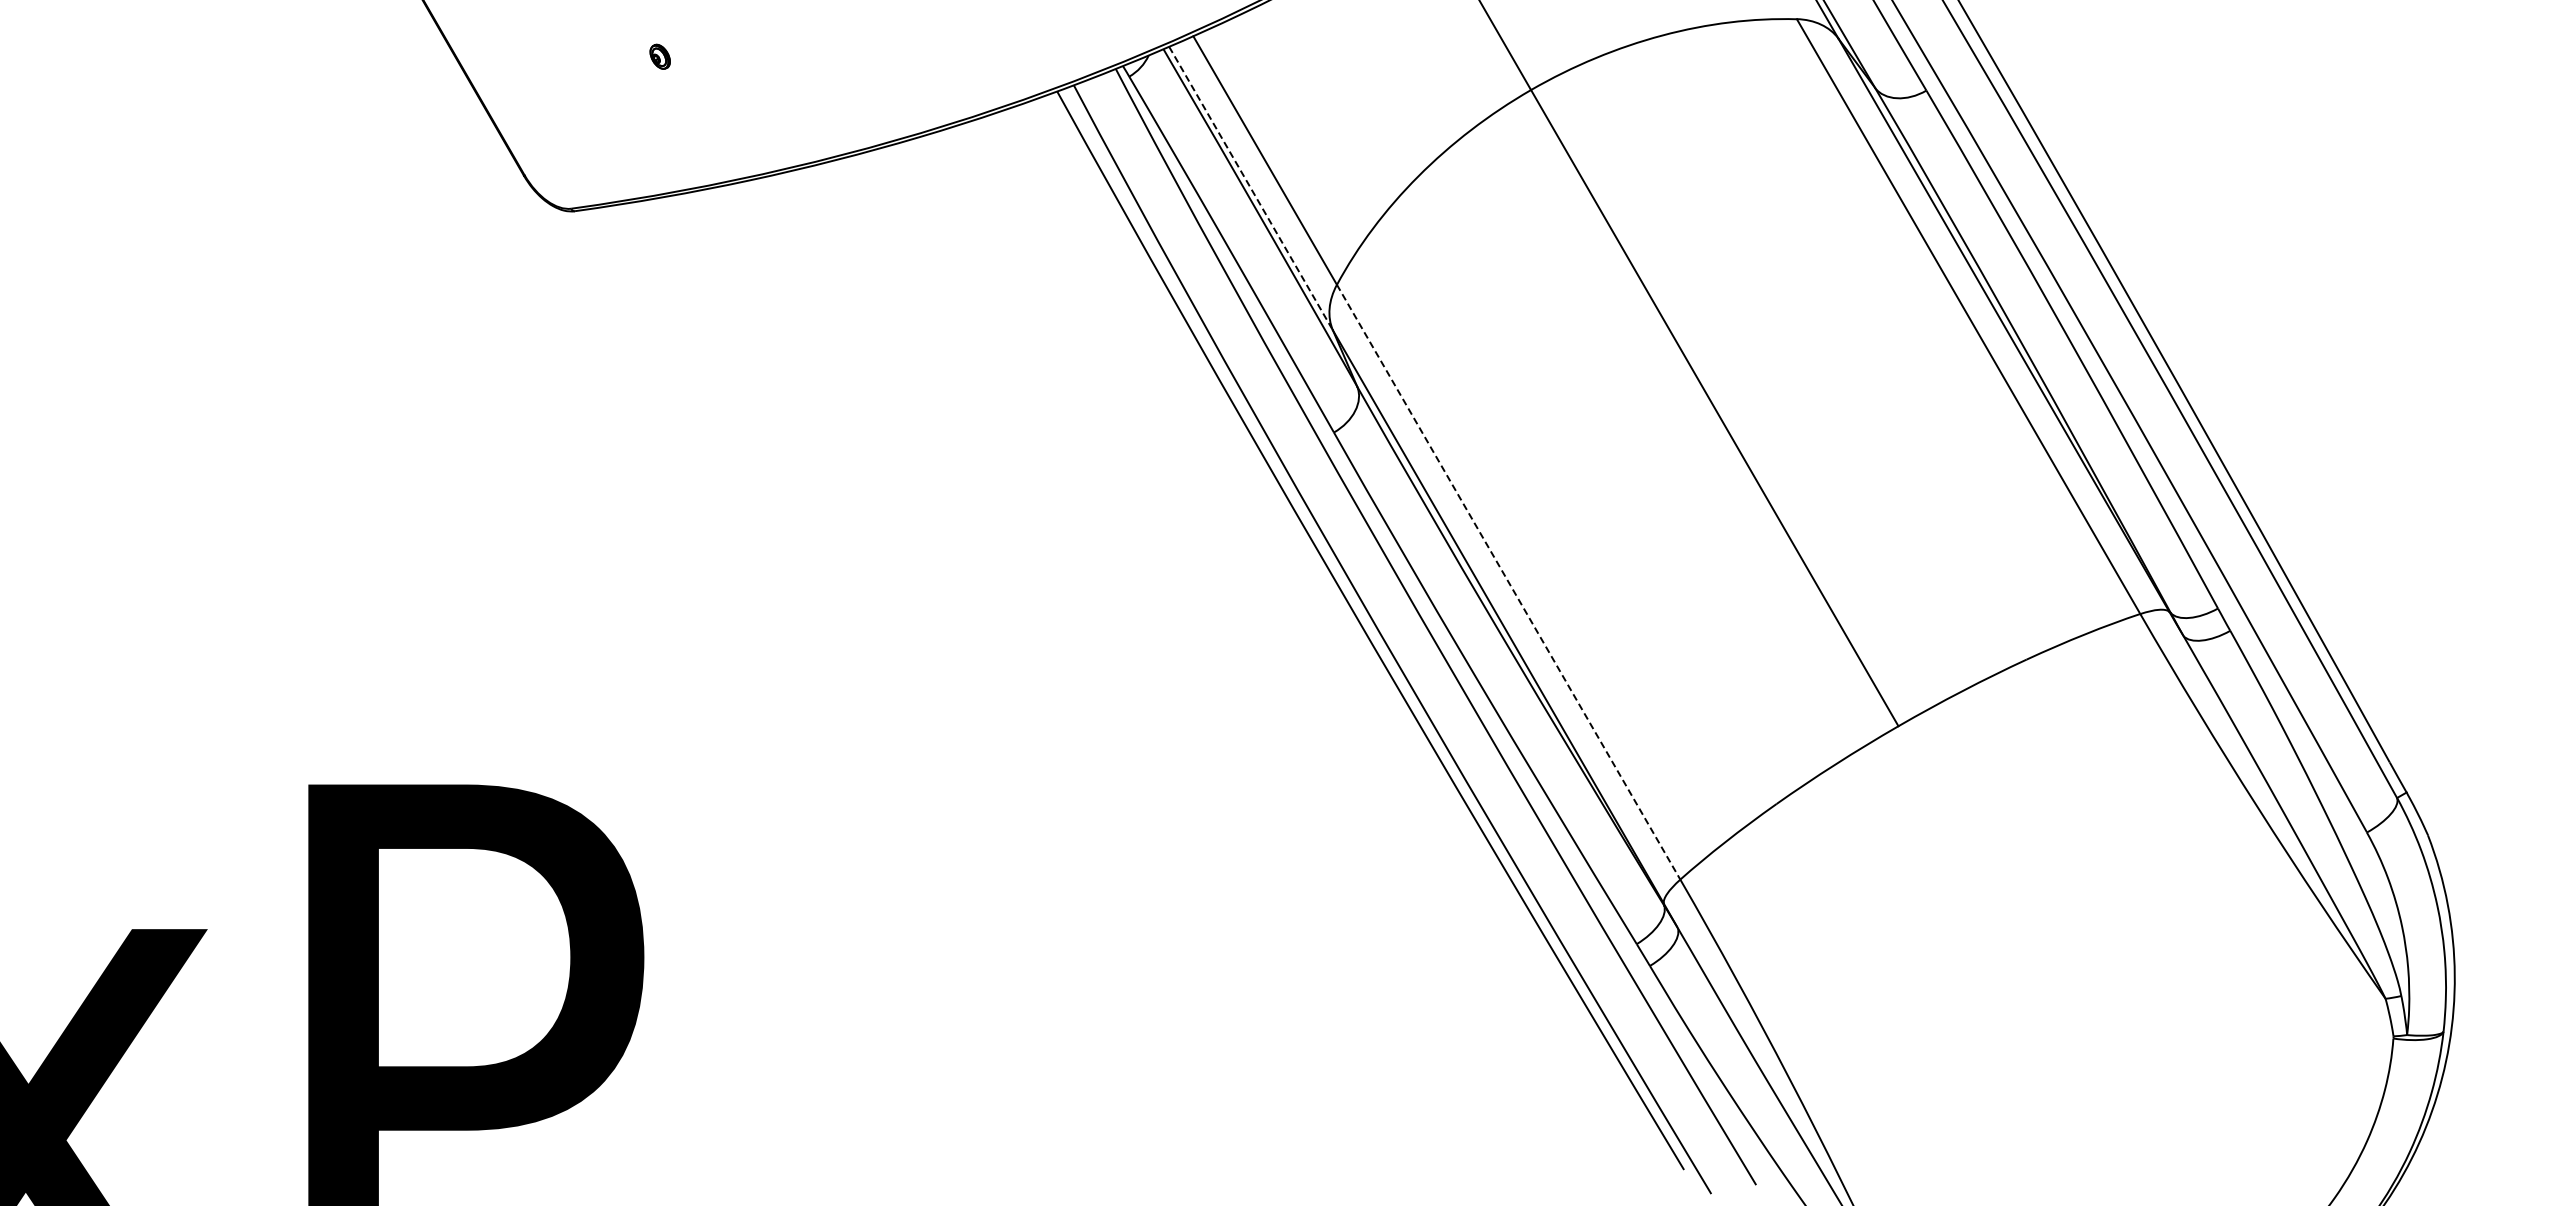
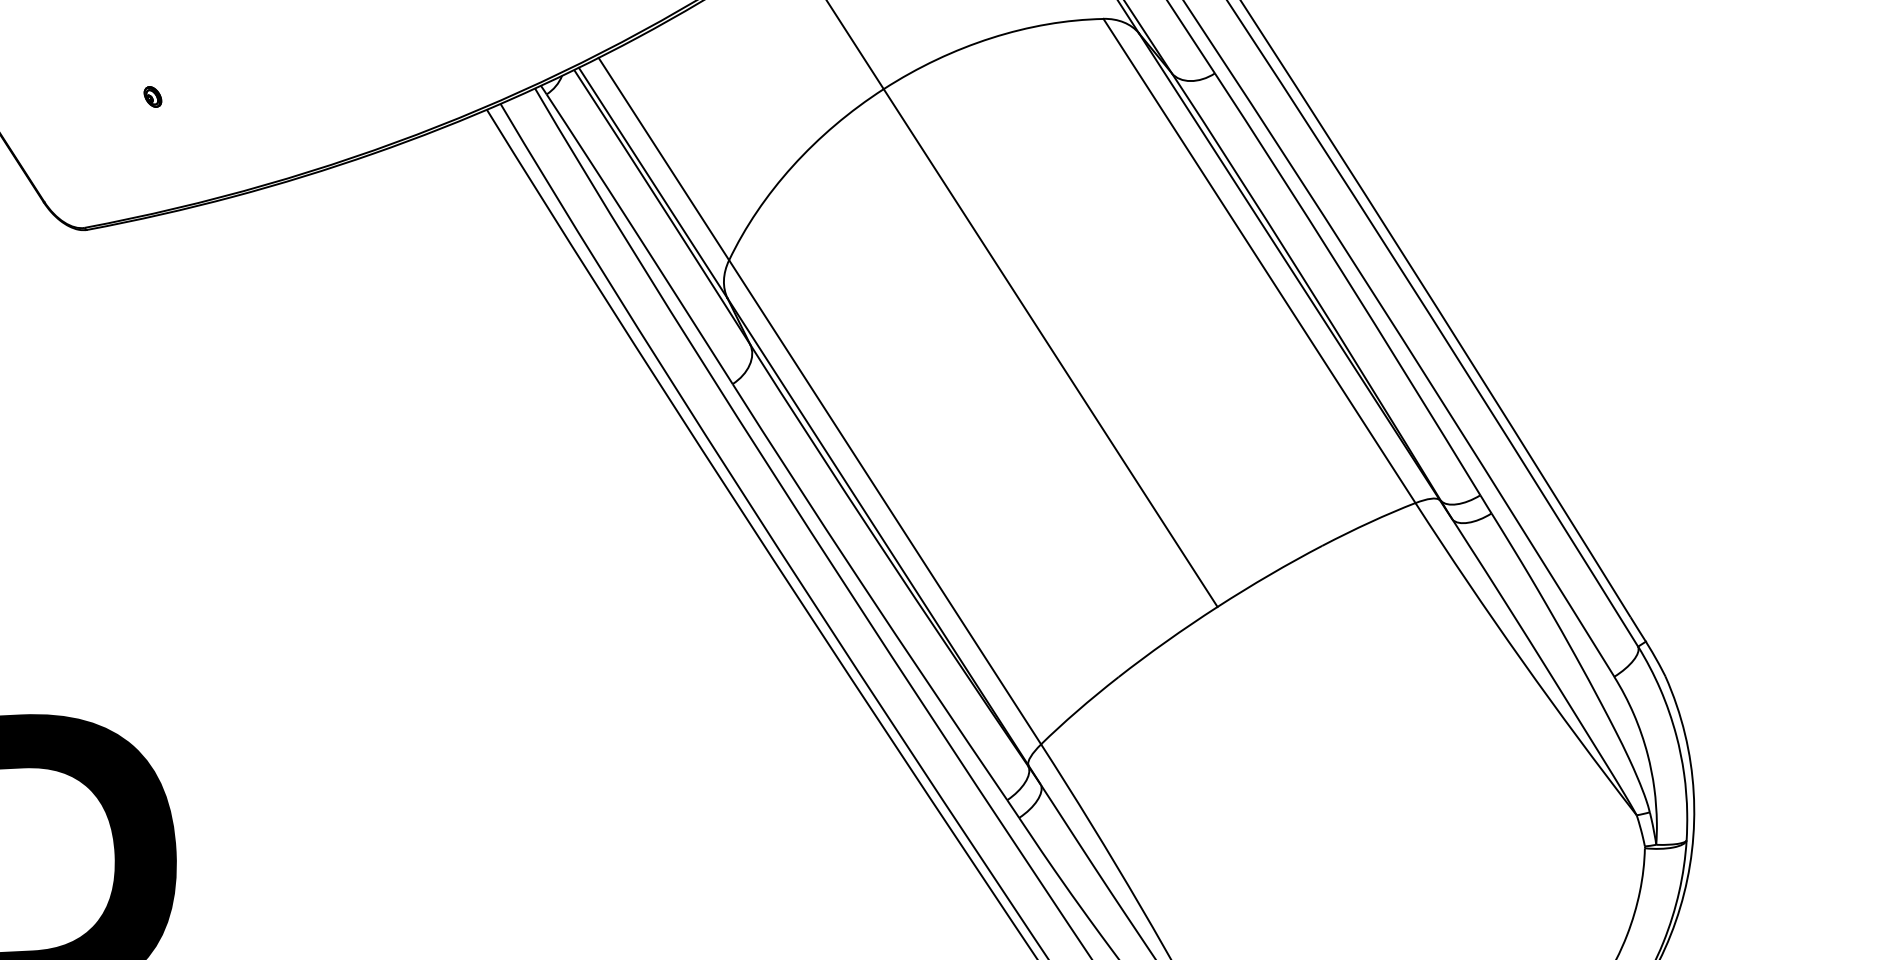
line: (1251, 188) -> (653, 183), dashed -> solid
line: (1508, 582) -> (885, 502), dashed -> solid

